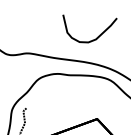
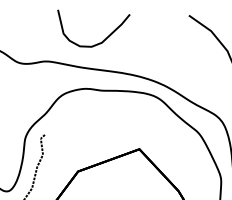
curve: (96, 37) -> (102, 40), moved

